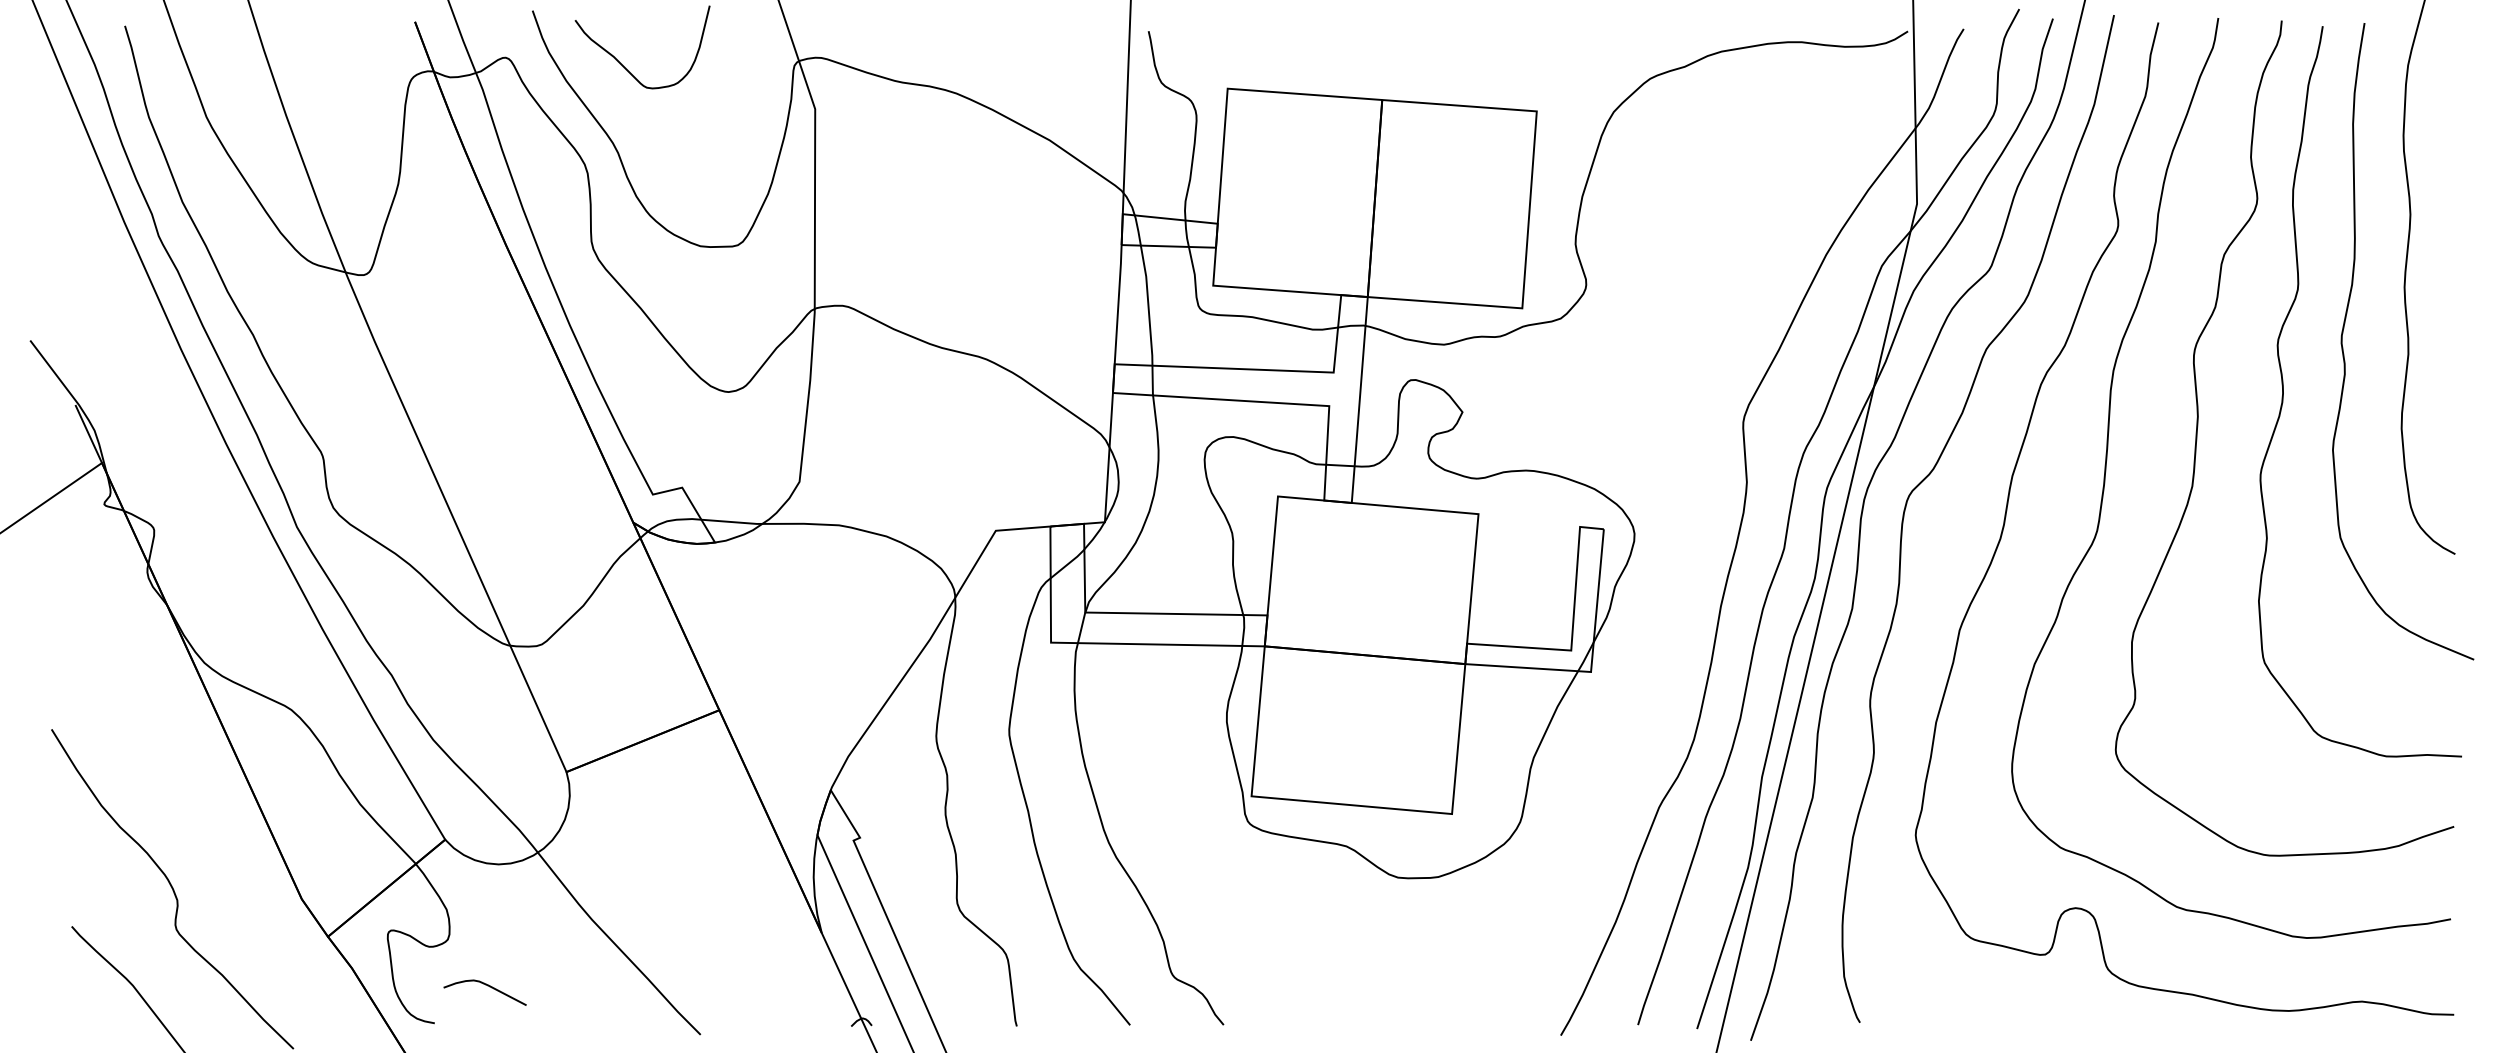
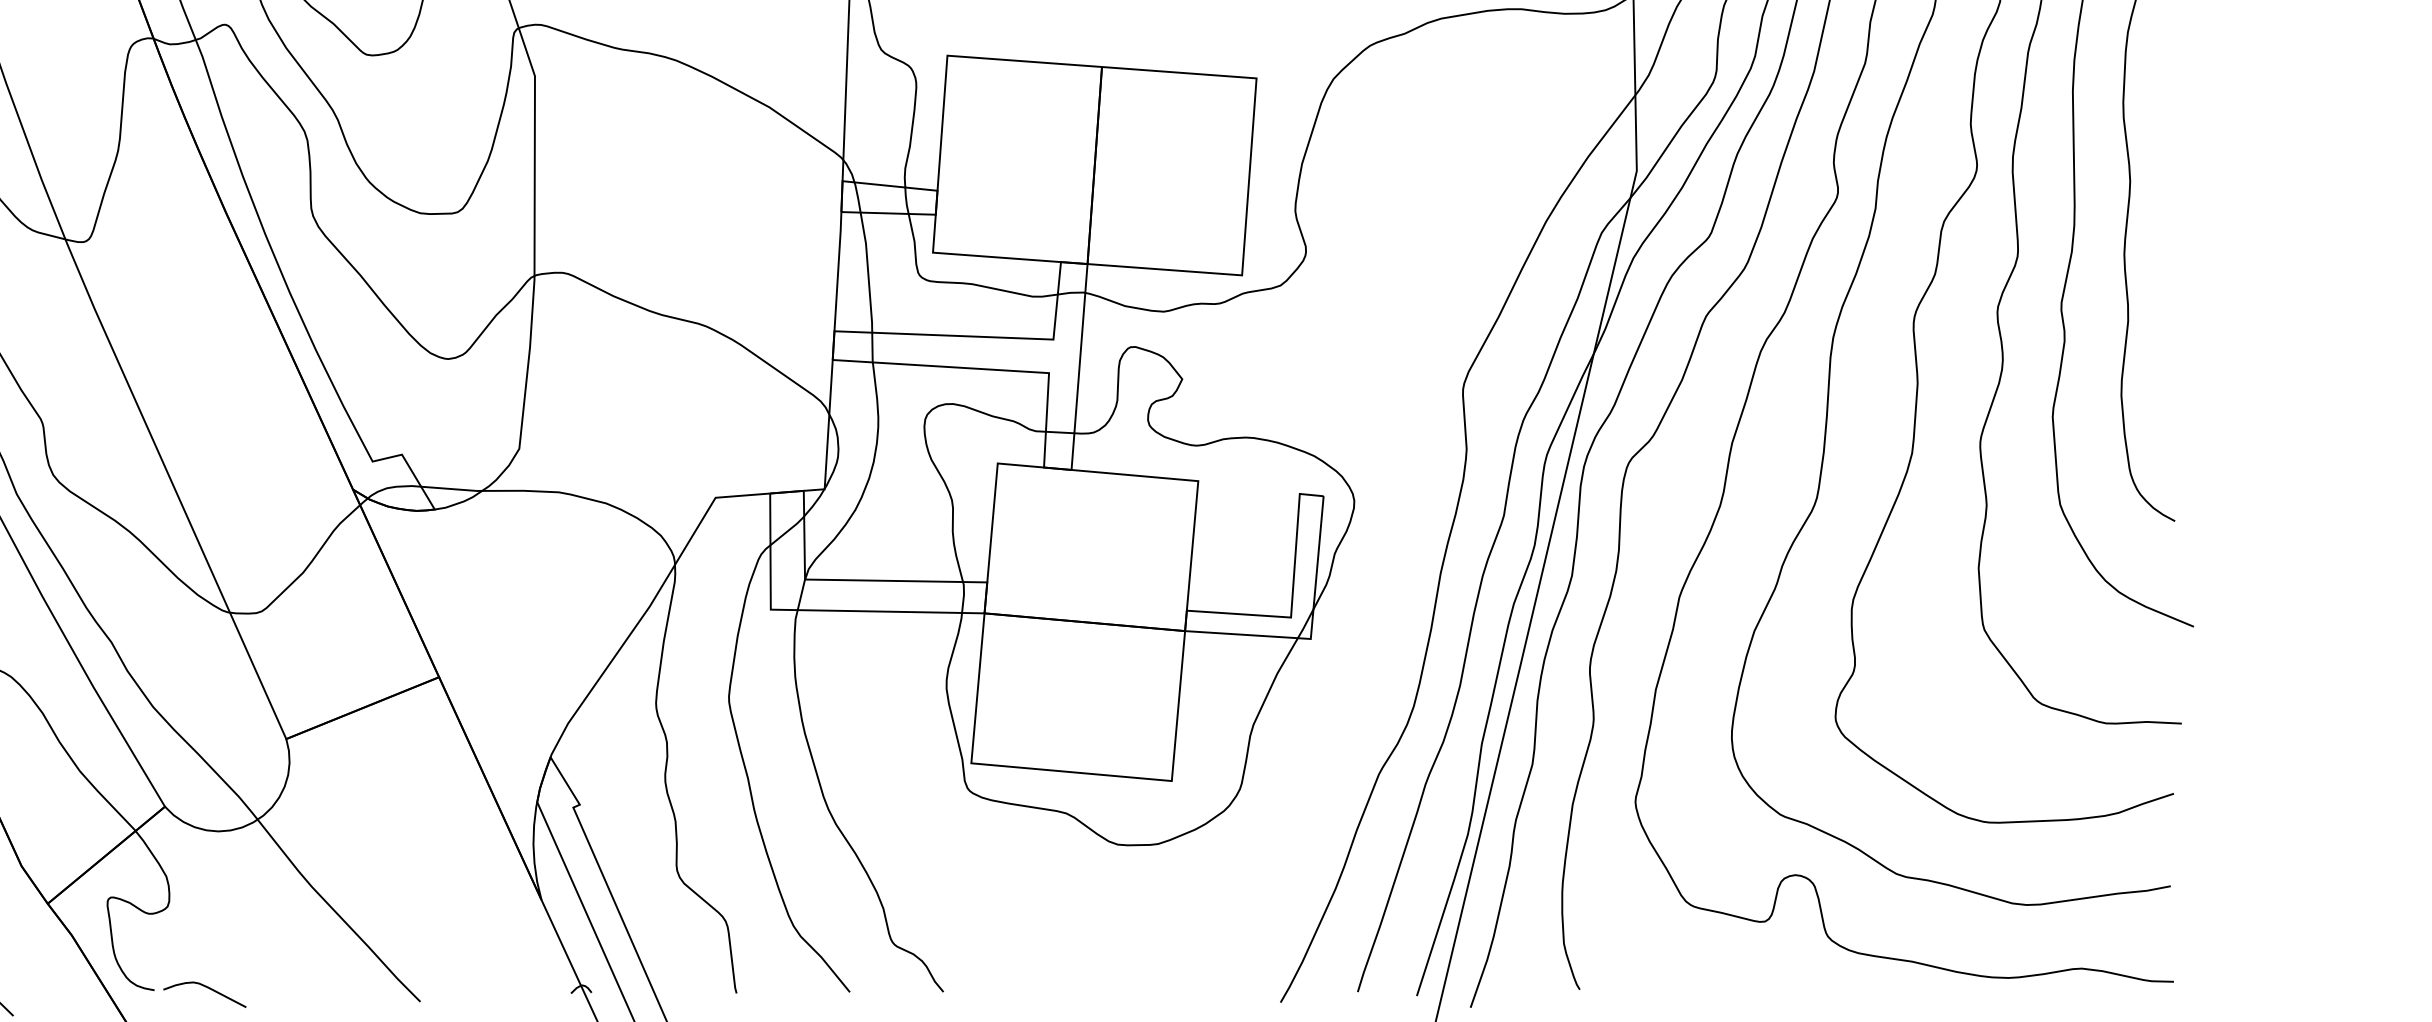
curve: (487, 986) -> (207, 988), moved

